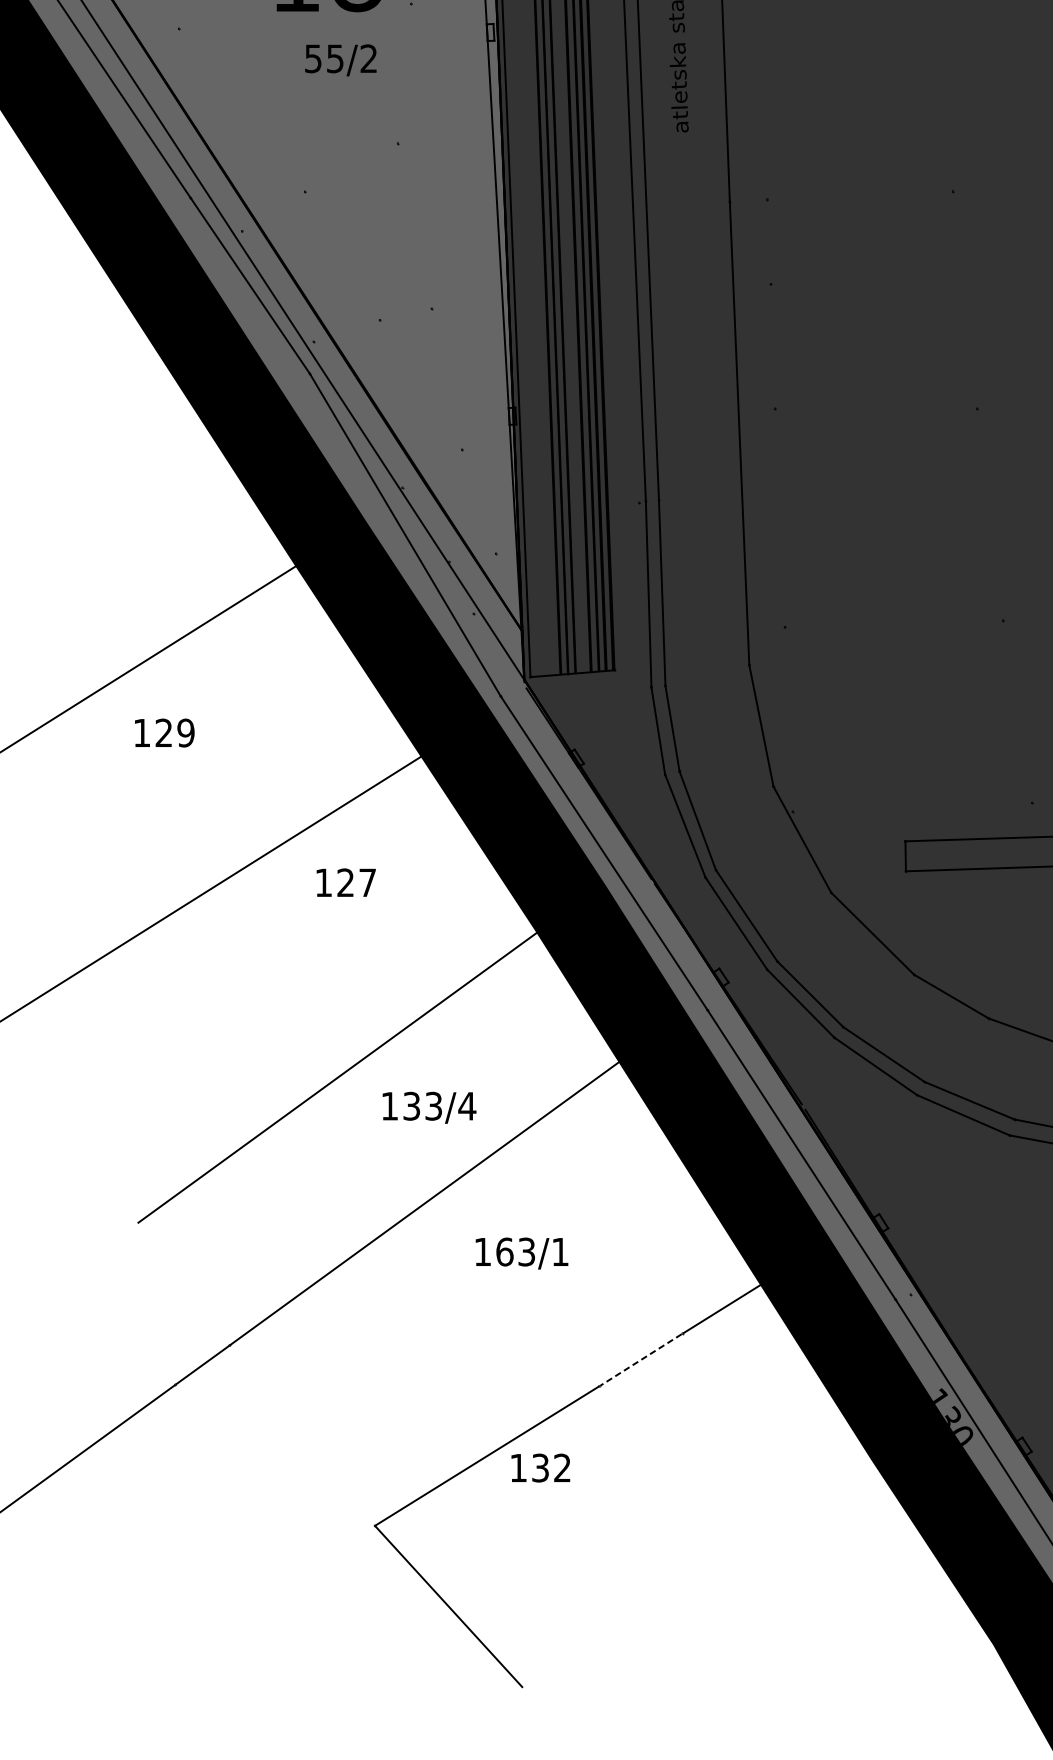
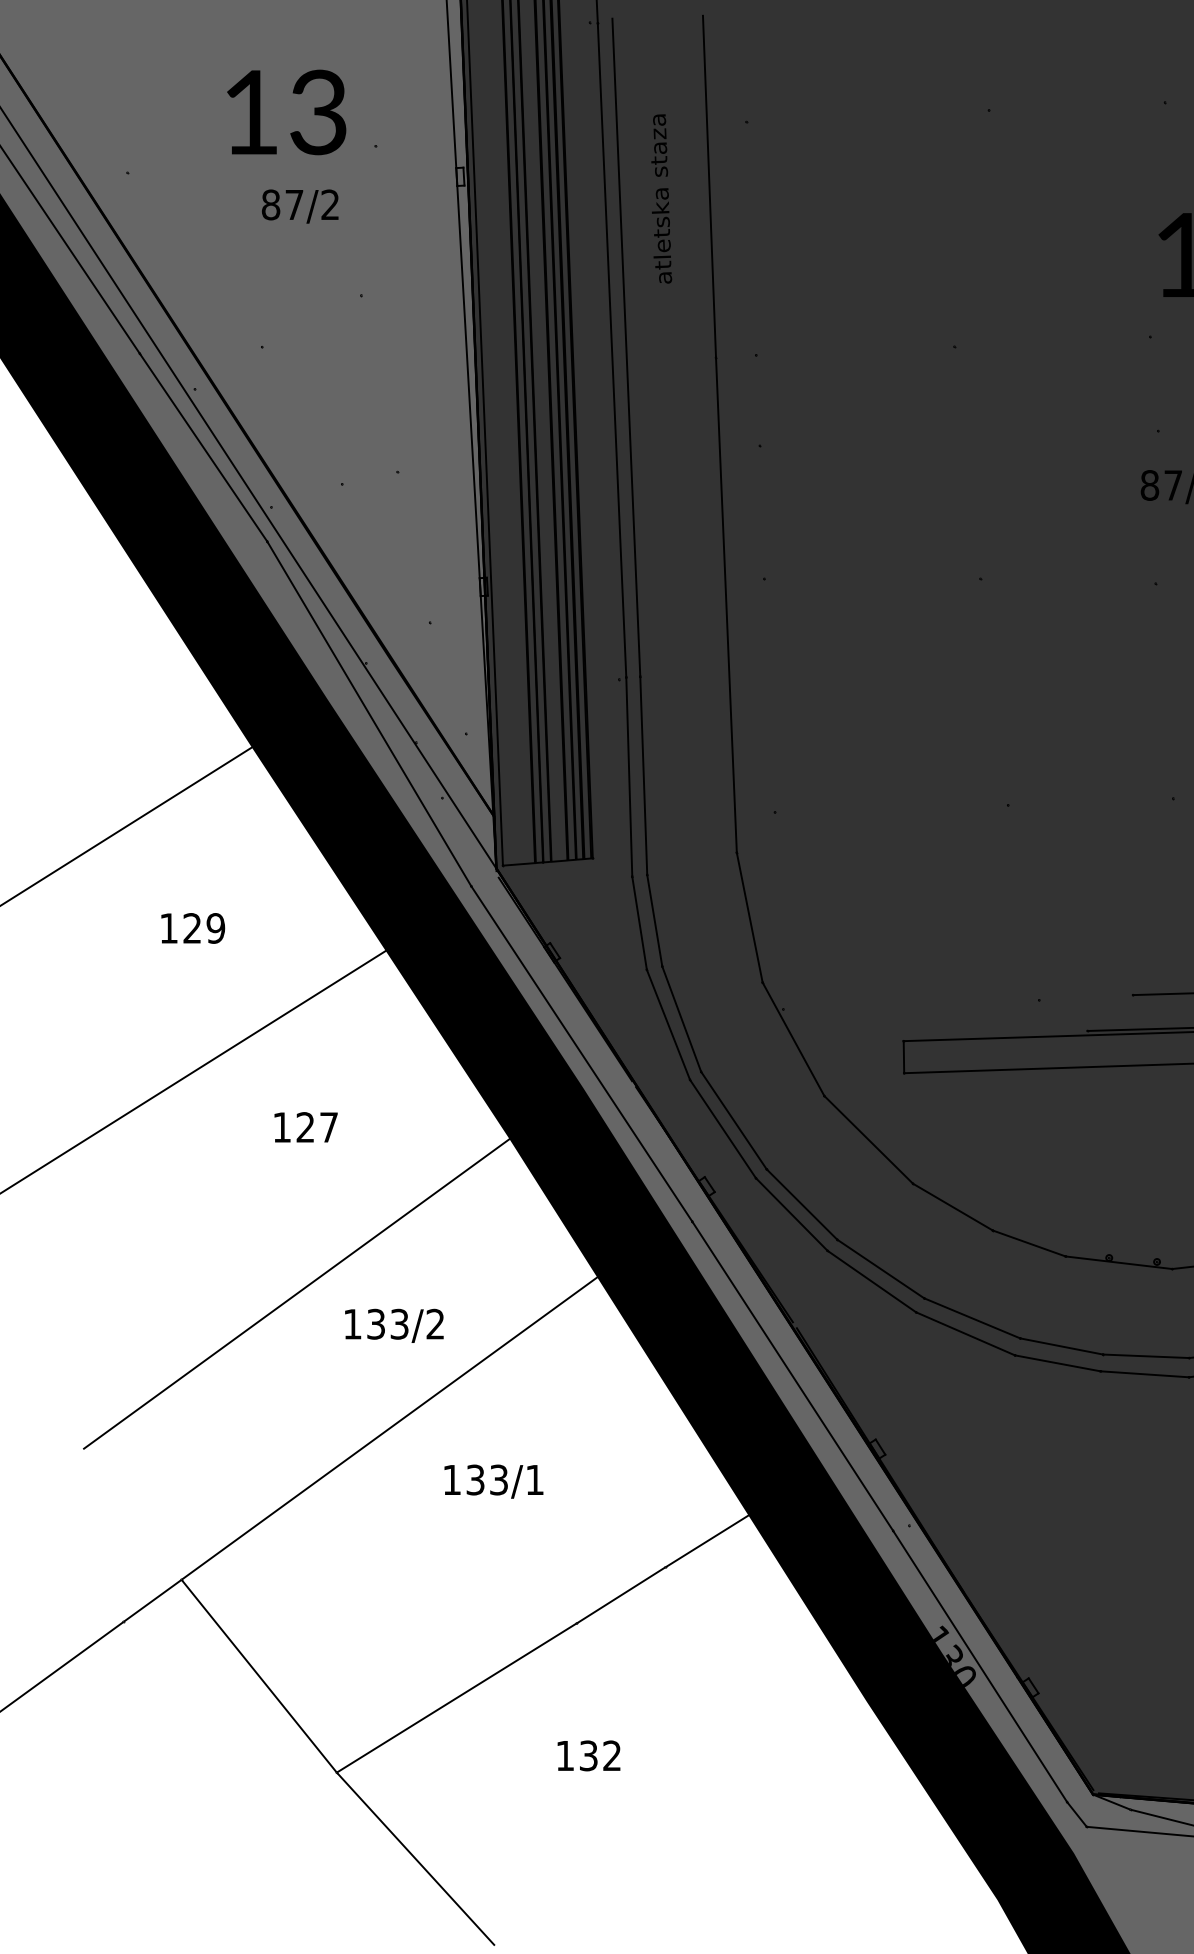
text: (324, 58) -> (282, 204), 55/2 -> 87/2
text: (165, 733) -> (193, 928), moved
text: (345, 882) -> (305, 1127), moved
text: (467, 1105) -> (435, 1323), 133/4 -> 133/2
text: (504, 1251) -> (475, 1479), 163/1 -> 133/1
line: (640, 1360) -> (620, 1595), dashed -> solid
line: (302, 1434) -> (259, 1675), added
text: (540, 1467) -> (588, 1755), moved

